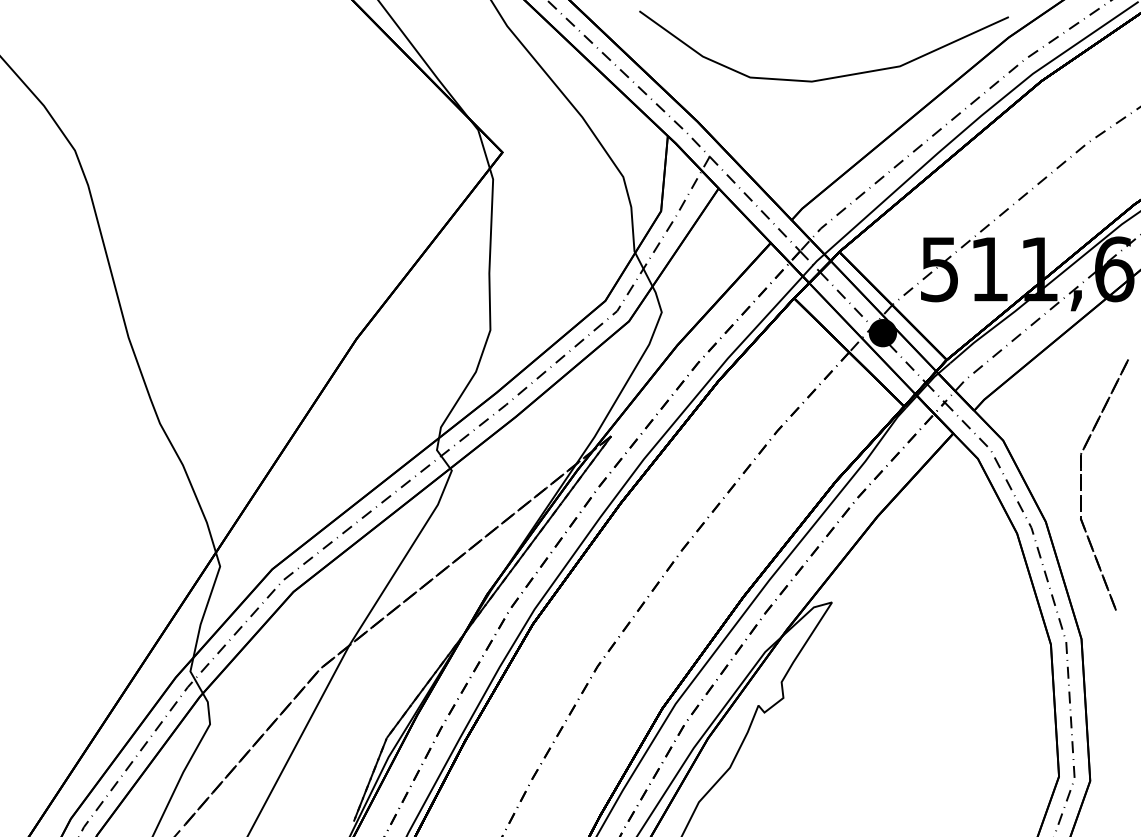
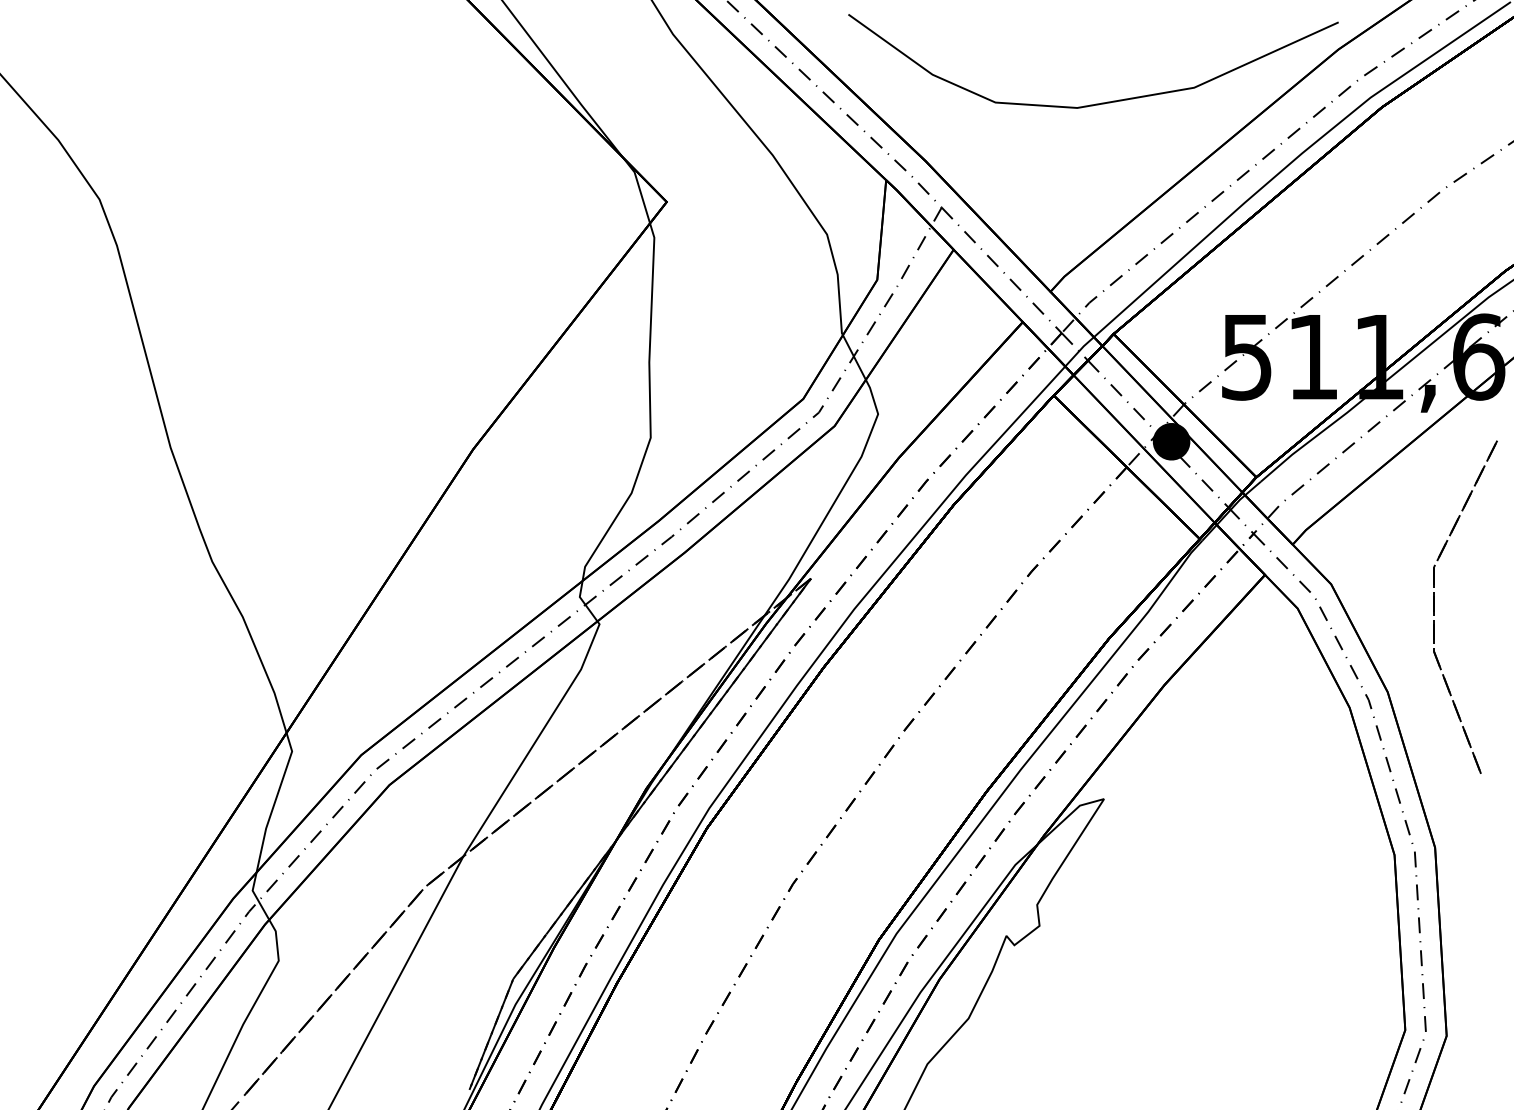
part: (1081, 484) -> (1434, 606), moved

